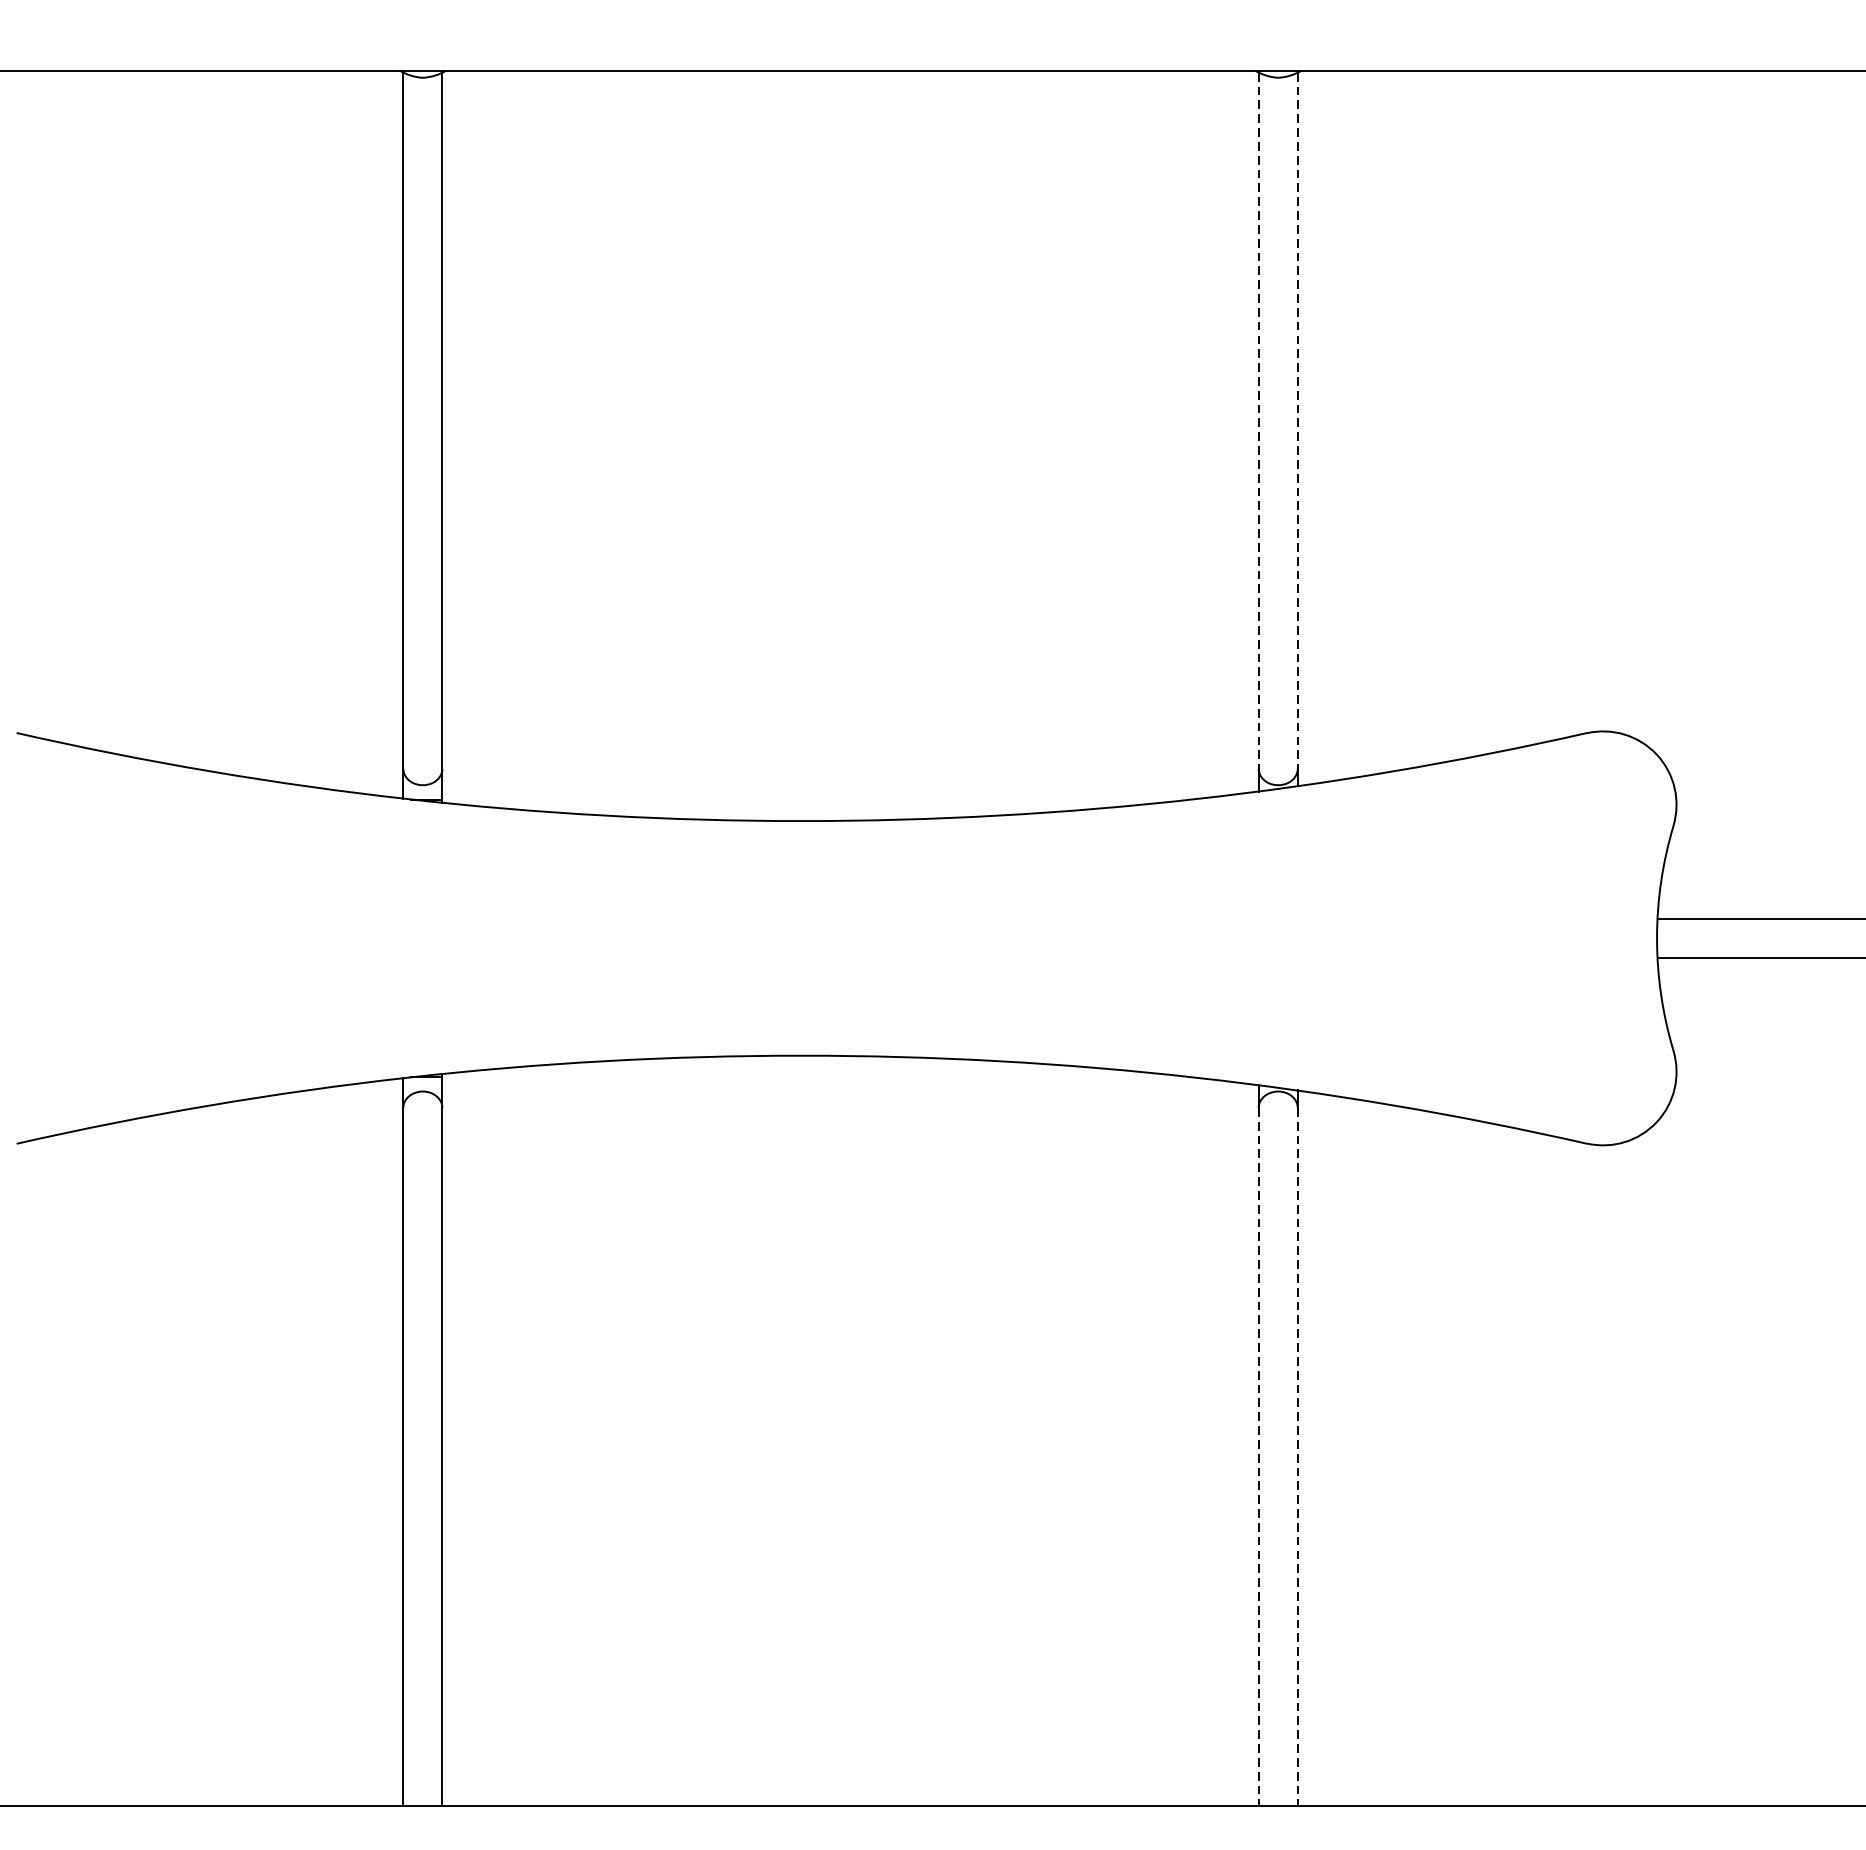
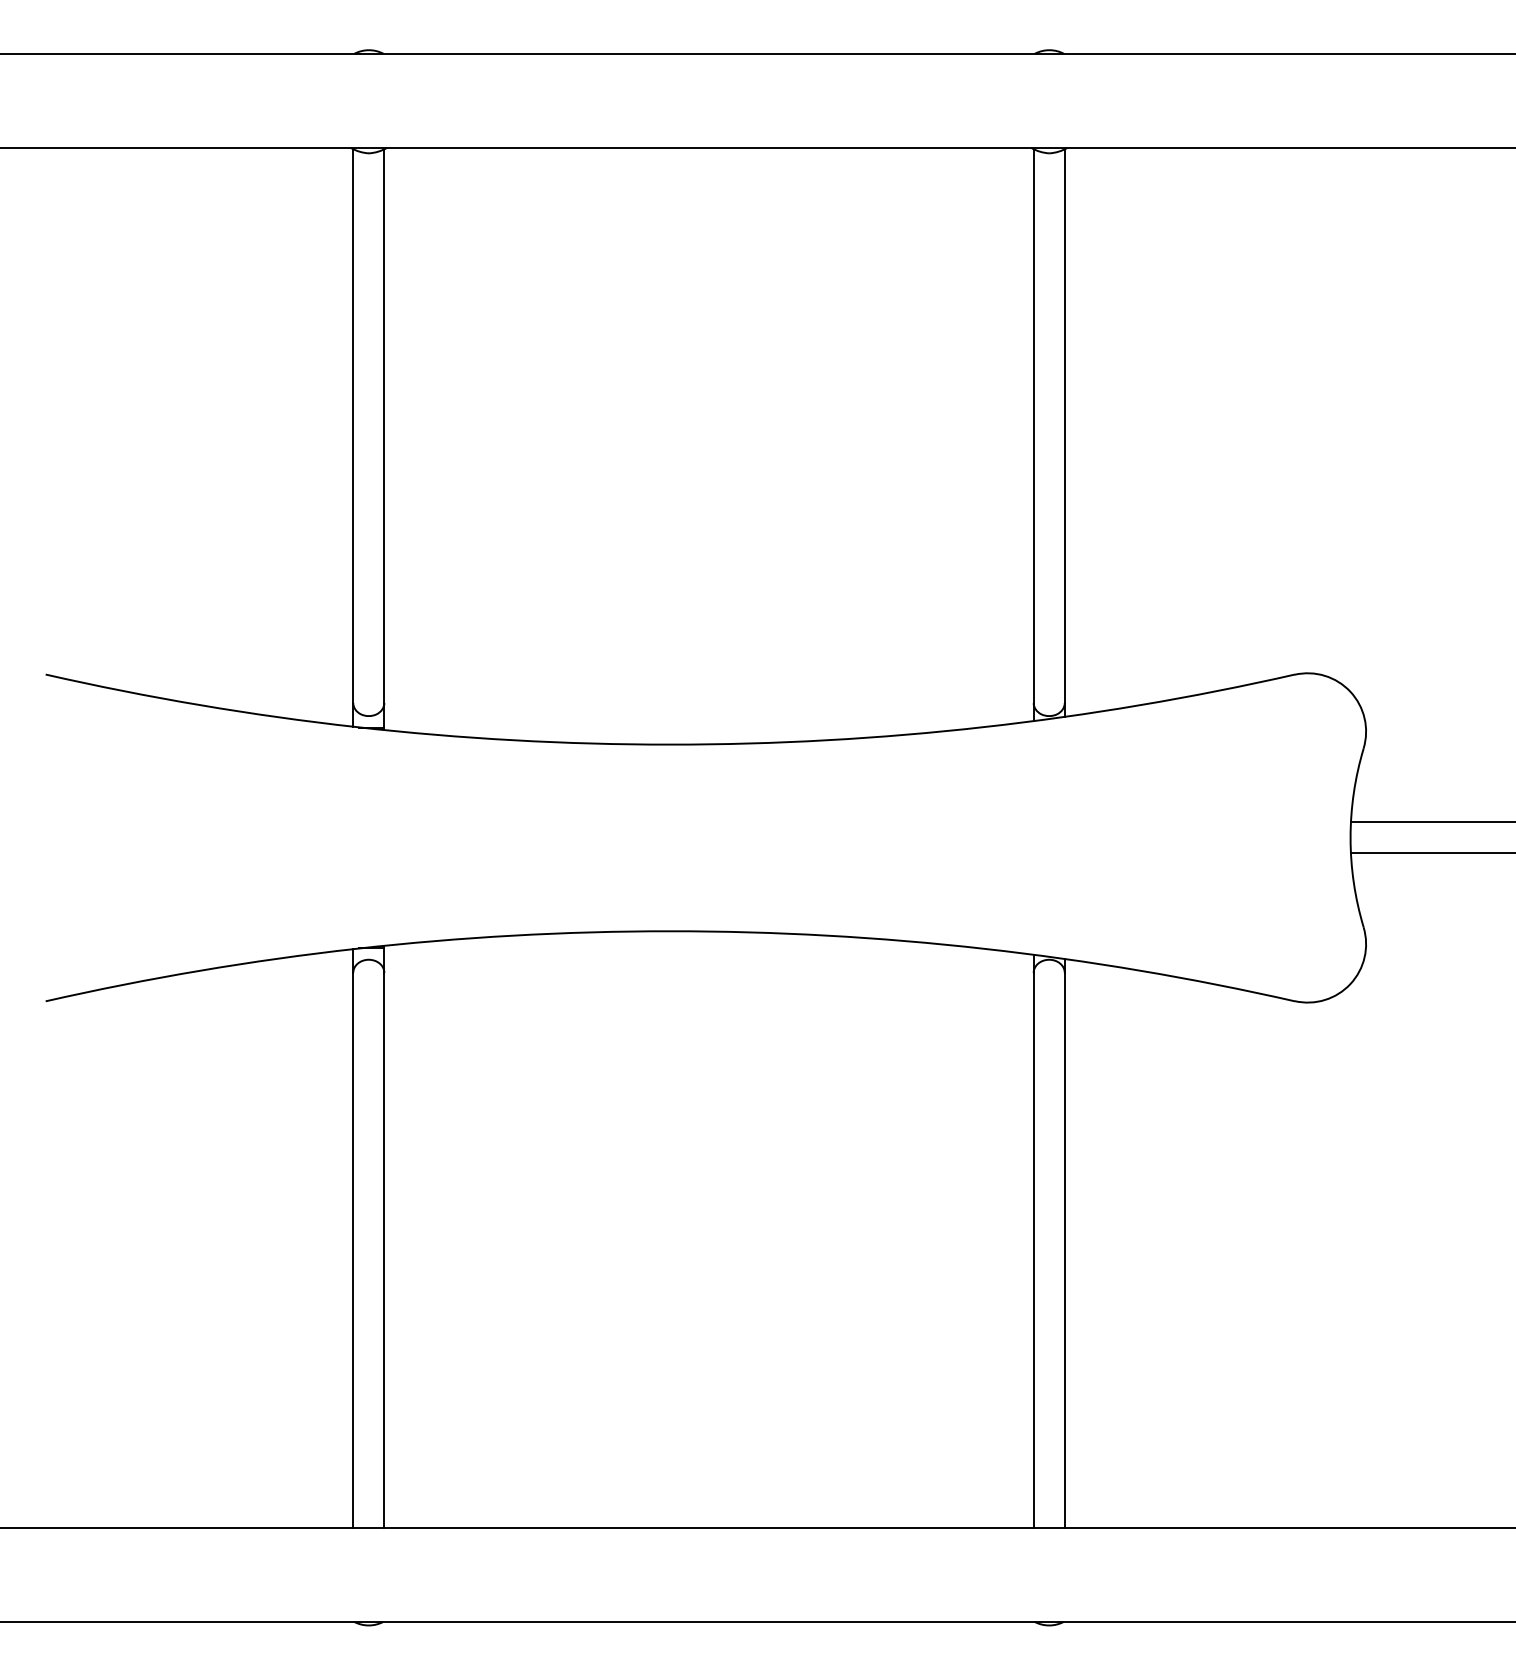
line: (1258, 421) -> (1033, 426), dashed -> solid
line: (1297, 421) -> (1064, 426), dashed -> solid
line: (1258, 1457) -> (1033, 1250), dashed -> solid
line: (1297, 1457) -> (1064, 1250), dashed -> solid

